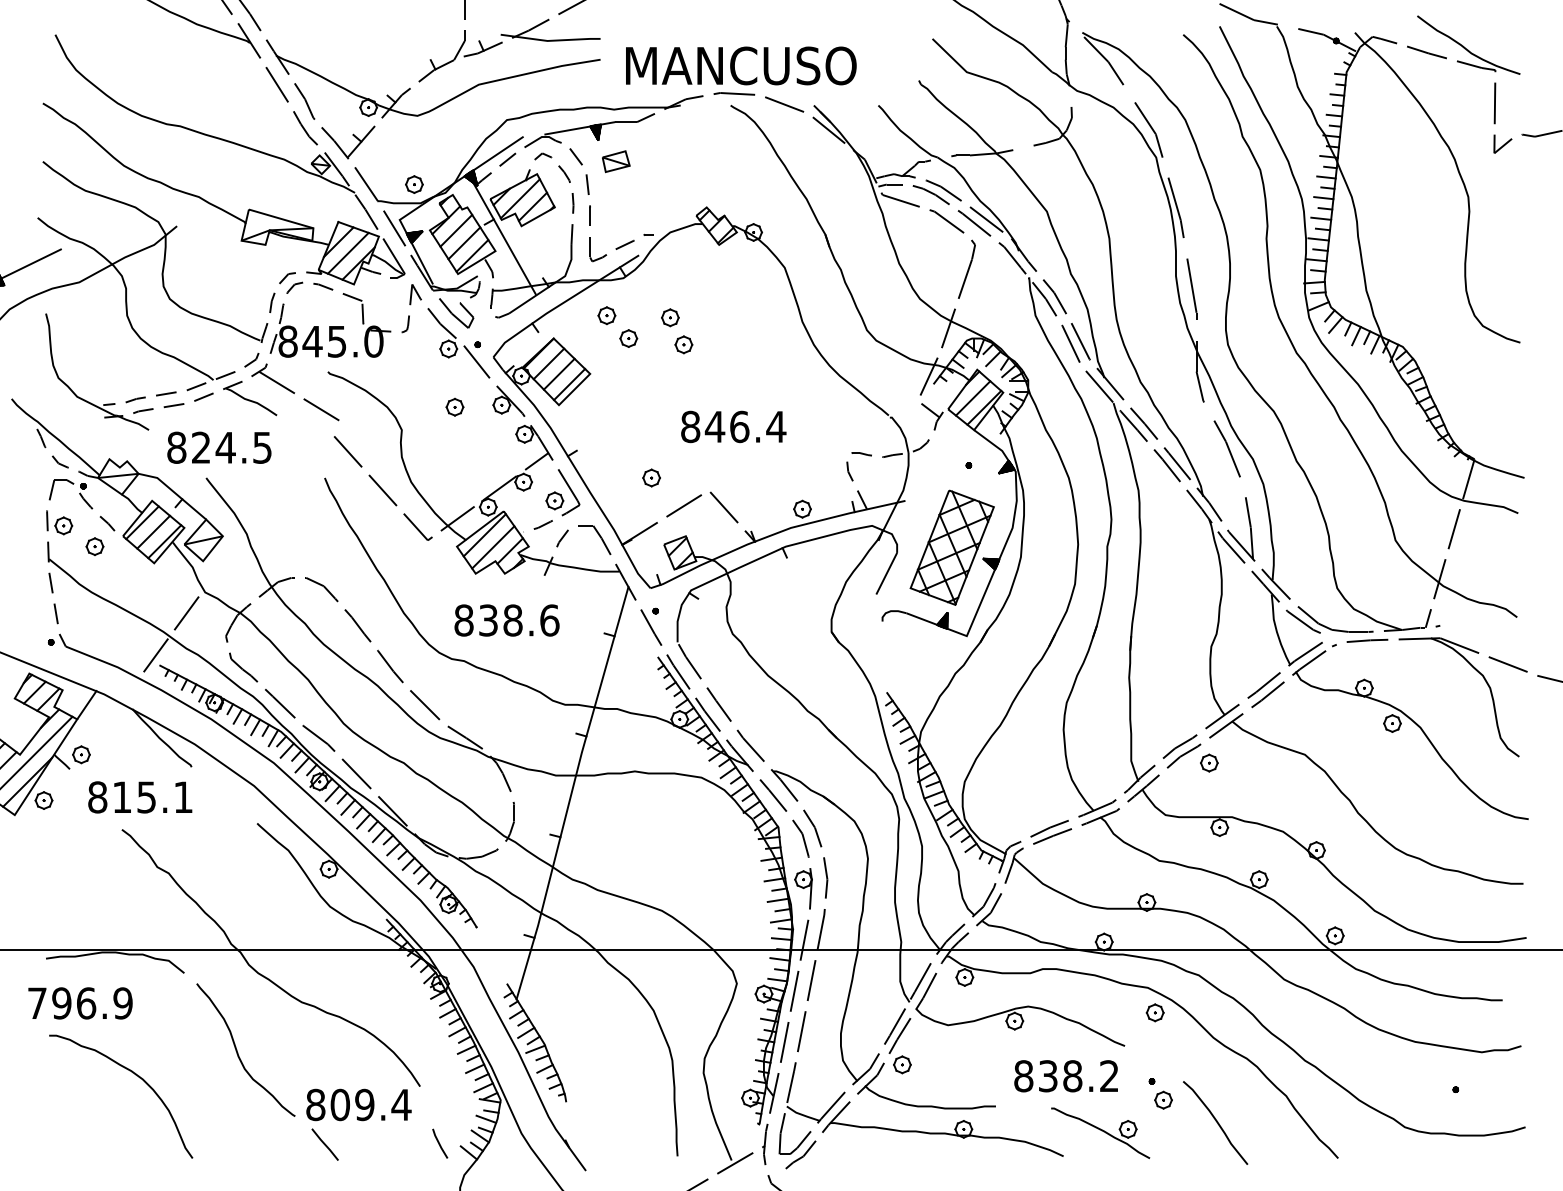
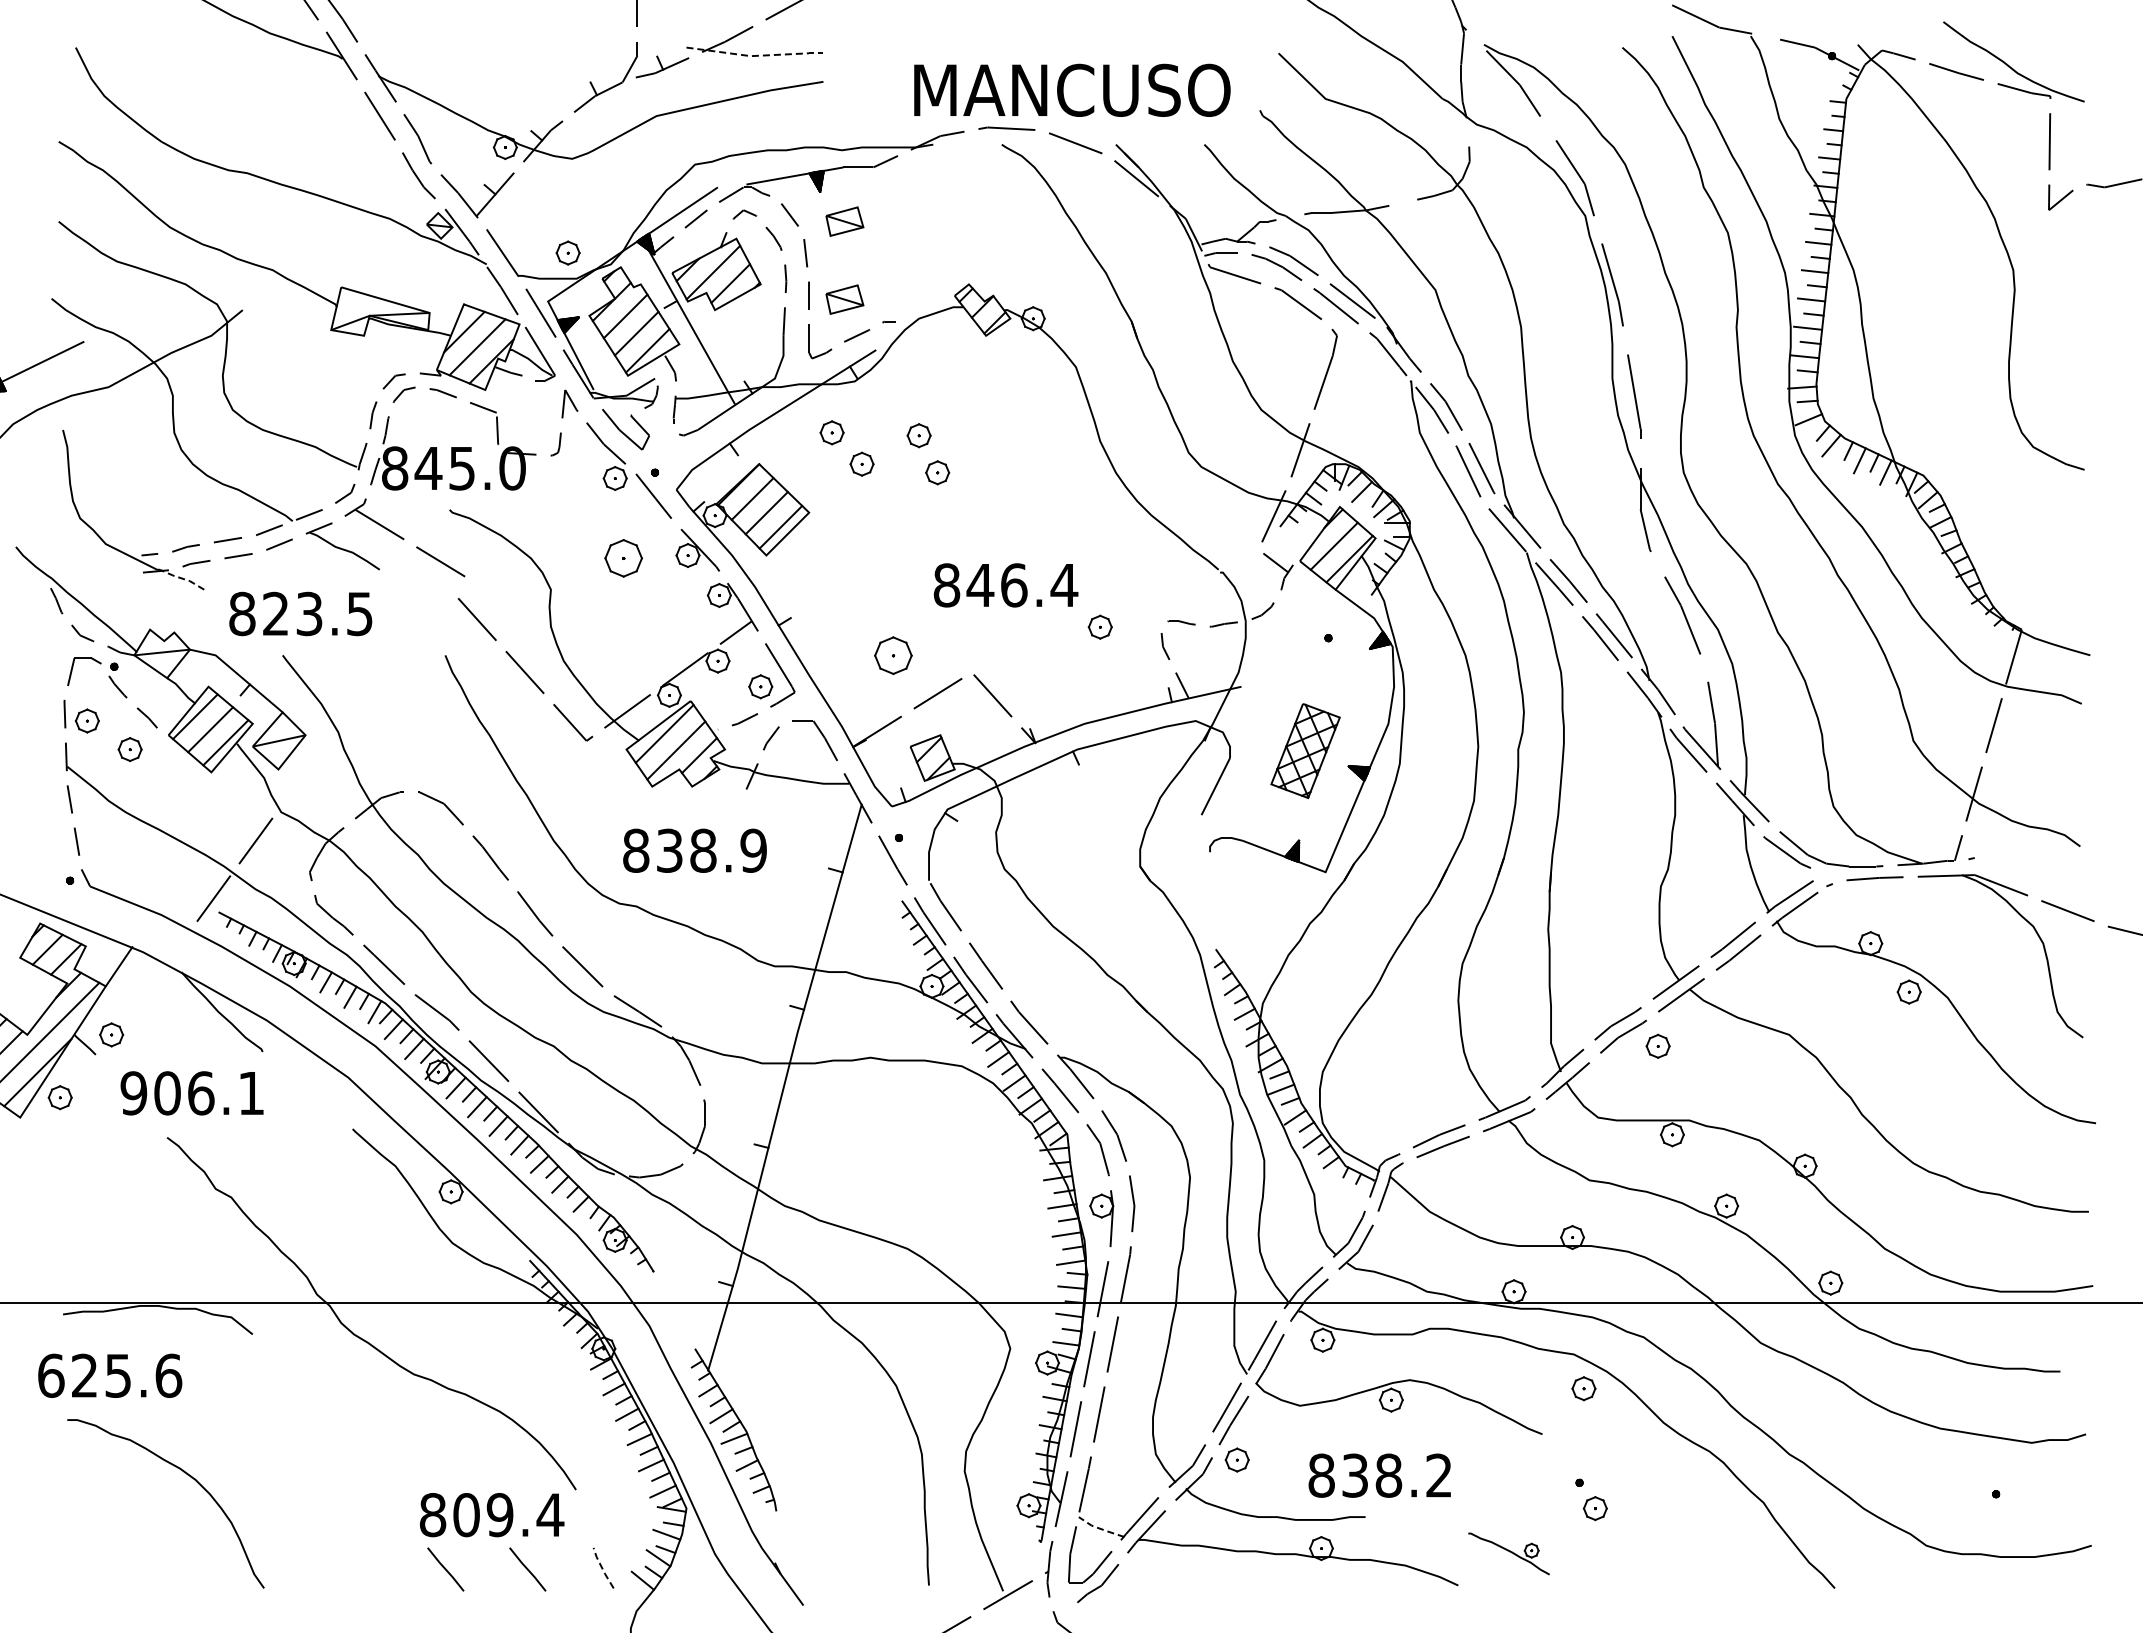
line: (551, 40) -> (755, 55), solid -> dashed
text: (741, 65) -> (1072, 89), moved
part: (615, 218) -> (844, 299), added
part: (454, 407) -> (623, 558), size x1.6
line: (132, 421) -> (181, 578), solid -> dashed
text: (225, 447) -> (309, 613), 824.5 -> 823.5
part: (651, 477) -> (893, 654), size x1.6
part: (801, 508) -> (1099, 626), moved
part: (952, 547) -> (1305, 750), size x0.6
text: (549, 620) -> (753, 850), 838.6 -> 838.9
text: (122, 797) -> (167, 1093), 815.1 -> 906.1
text: (80, 1003) -> (110, 1375), 796.9 -> 625.6
curve: (238, 1052) -> (326, 1443), removed
text: (1065, 1076) -> (1379, 1475), moved
line: (802, 1115) -> (1100, 1529), solid -> dashed
curve: (1216, 1122) -> (1667, 1538), removed
part: (1100, 1132) -> (1508, 1553), size x0.6
line: (439, 1143) -> (602, 1568), solid -> dashed
line: (384, 1144) -> (527, 1569), added

